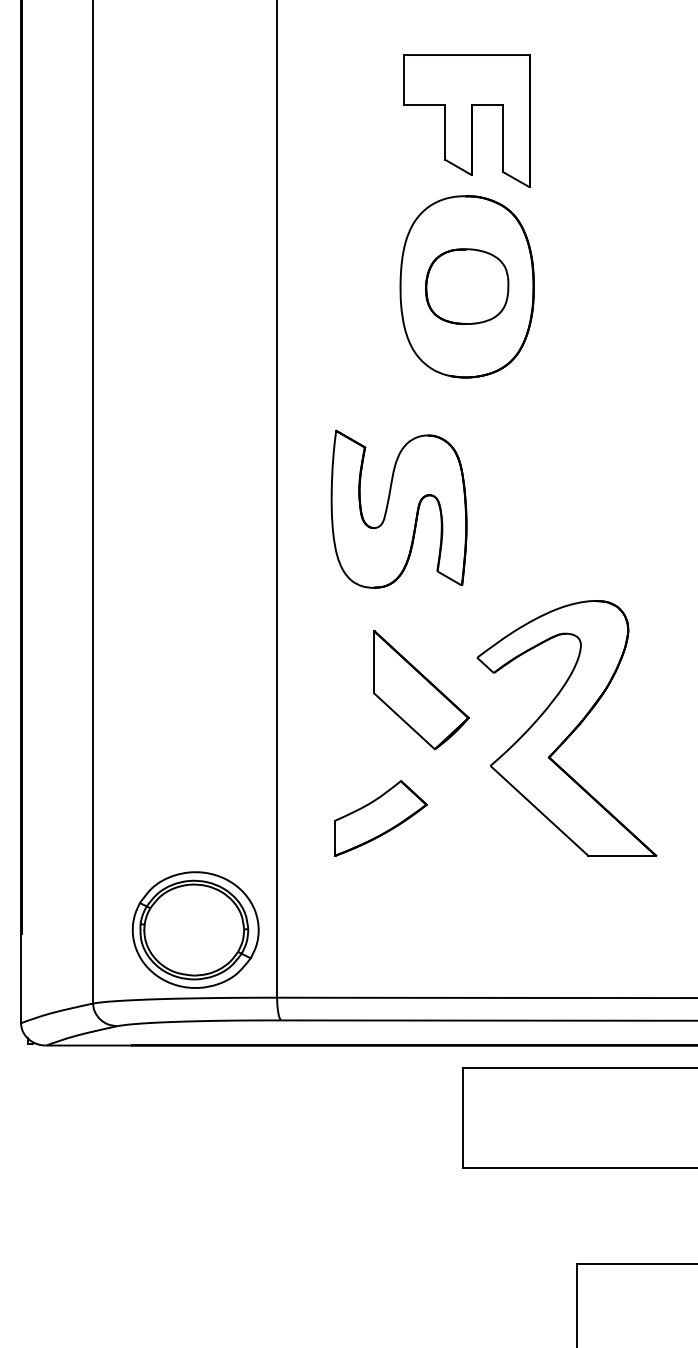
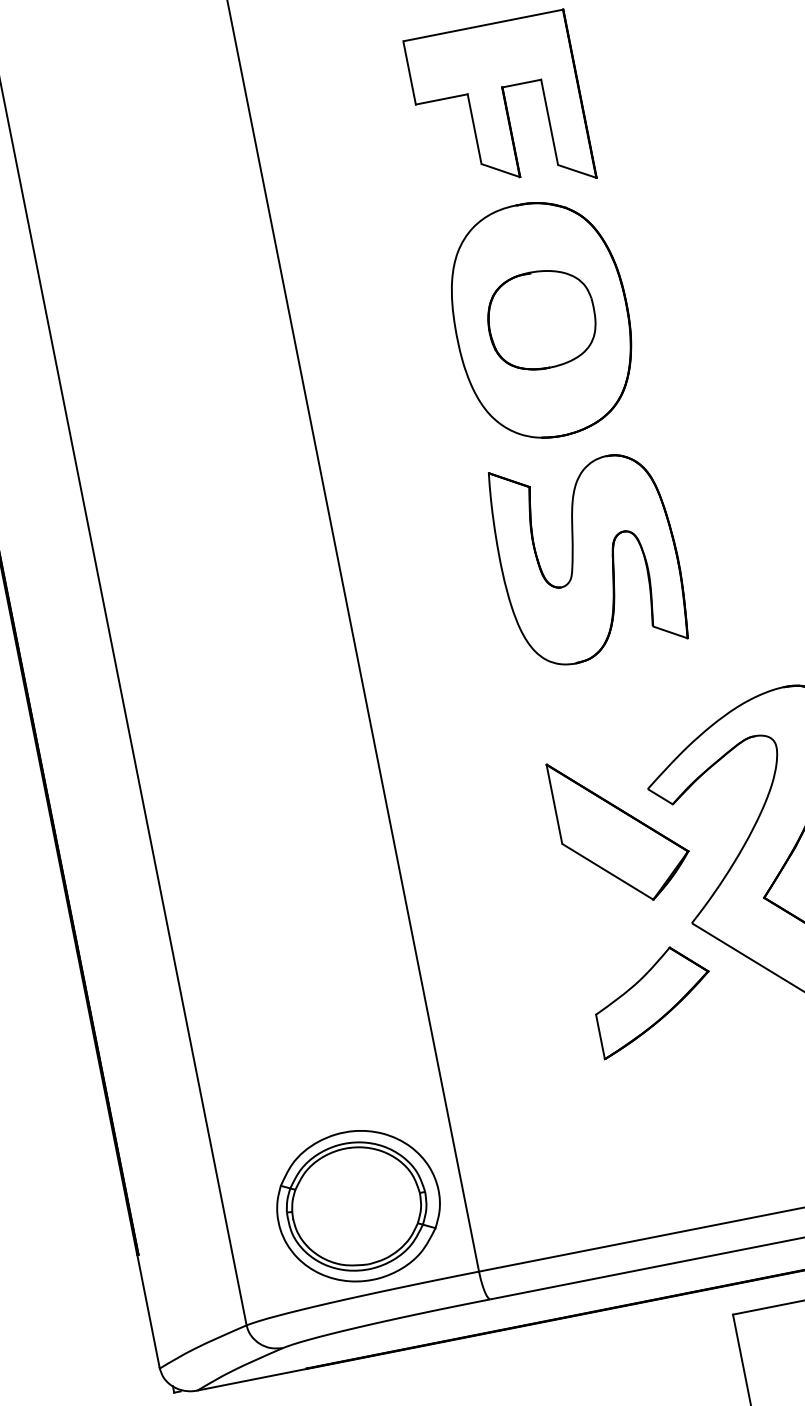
part: (398, 508) -> (587, 556), moved
part: (421, 690) -> (621, 828), moved
part: (380, 818) -> (653, 1000), moved

